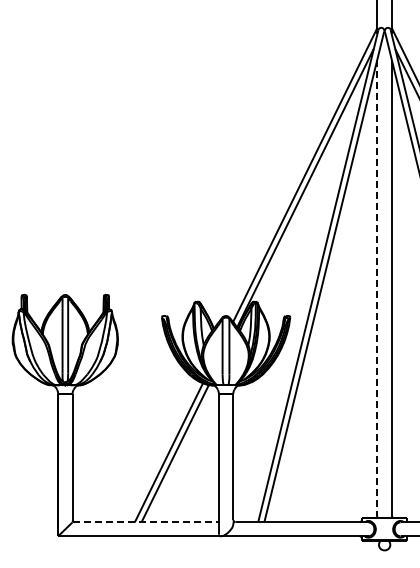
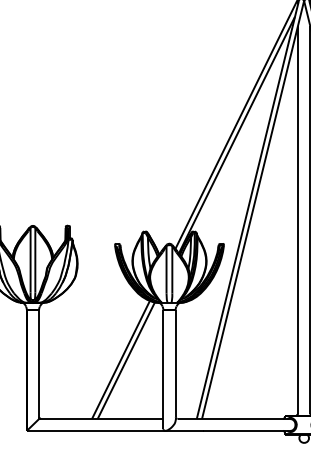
line: (377, 288) -> (298, 220), dashed -> solid
line: (146, 522) -> (101, 419), dashed -> solid

